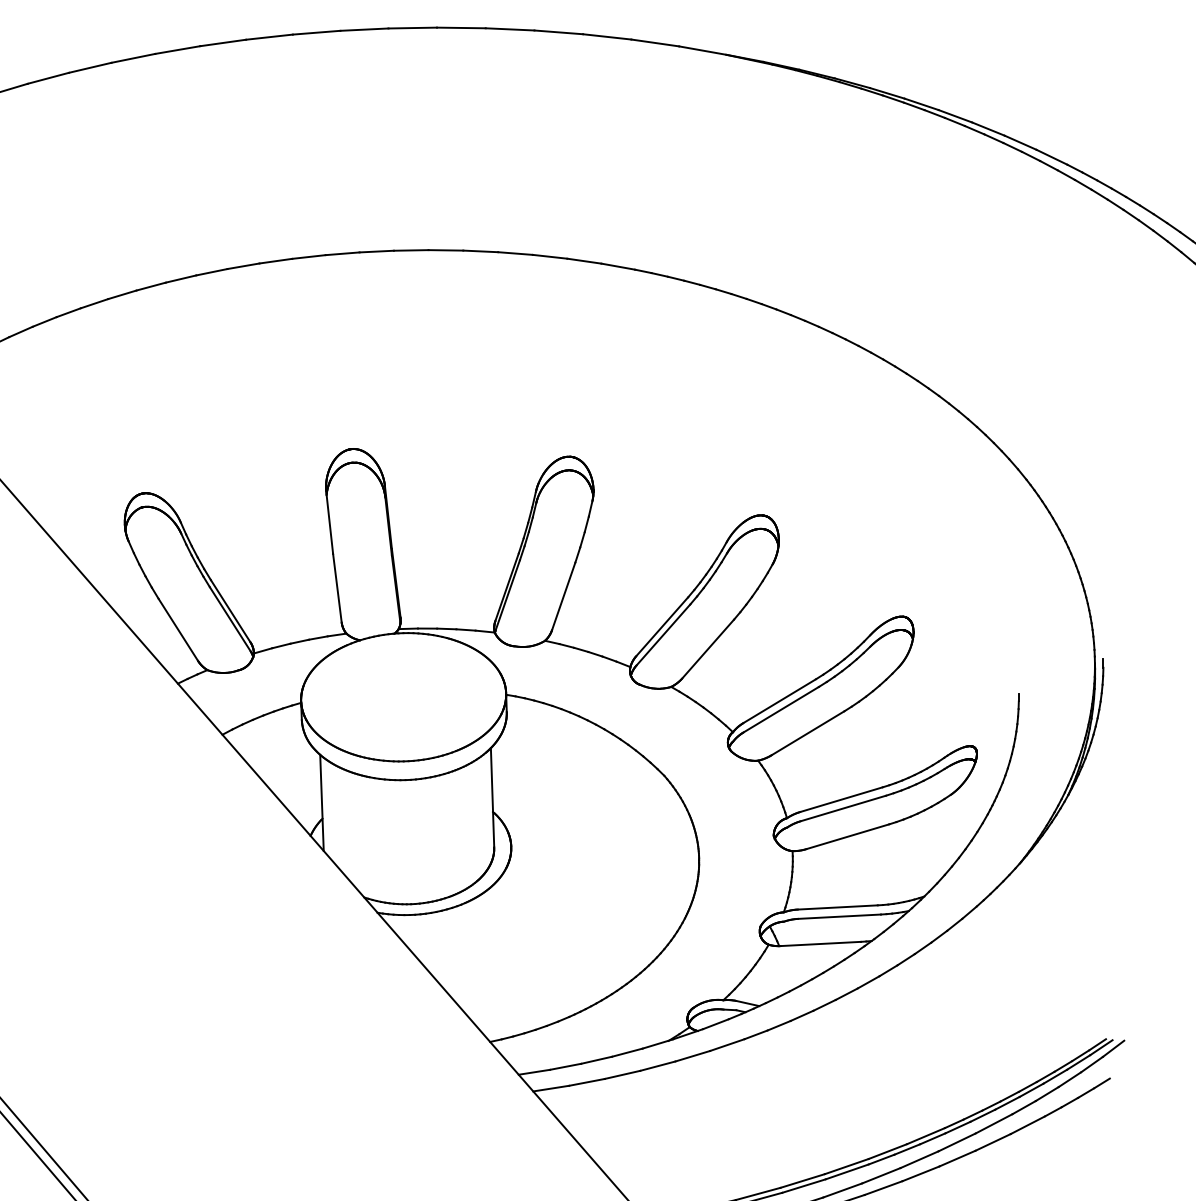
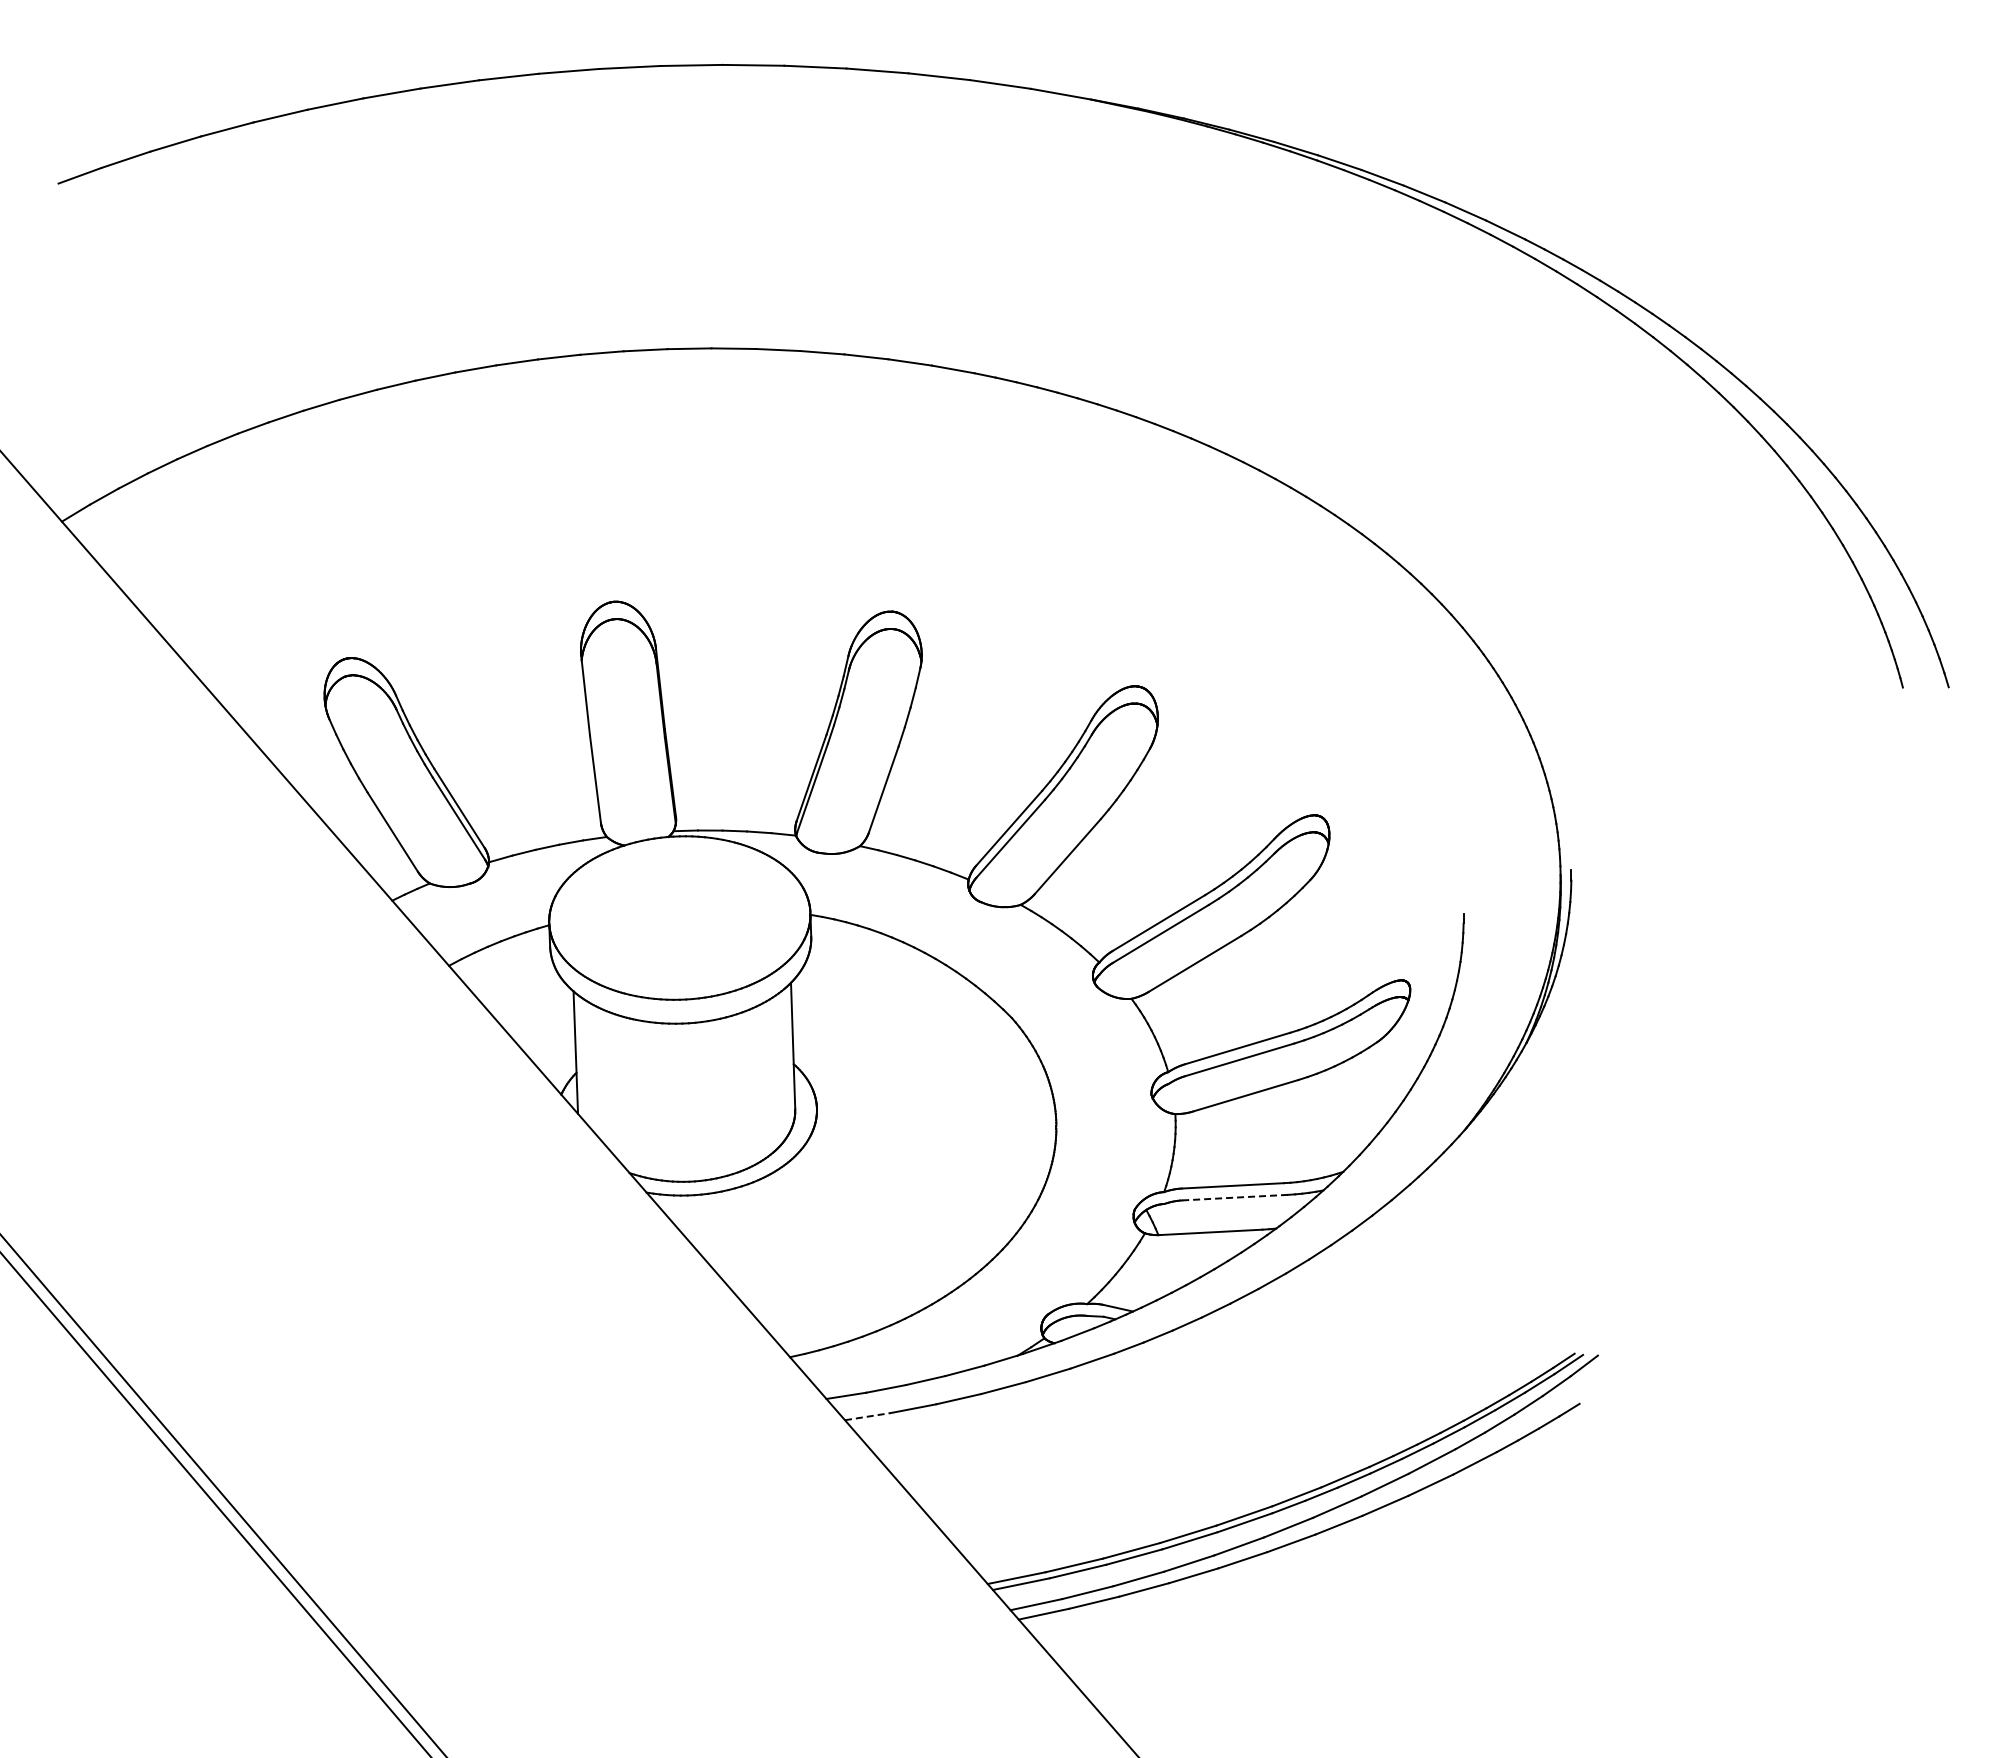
line: (839, 916) -> (1235, 1197), solid -> dashed
line: (551, 1088) -> (868, 1416), solid -> dashed

